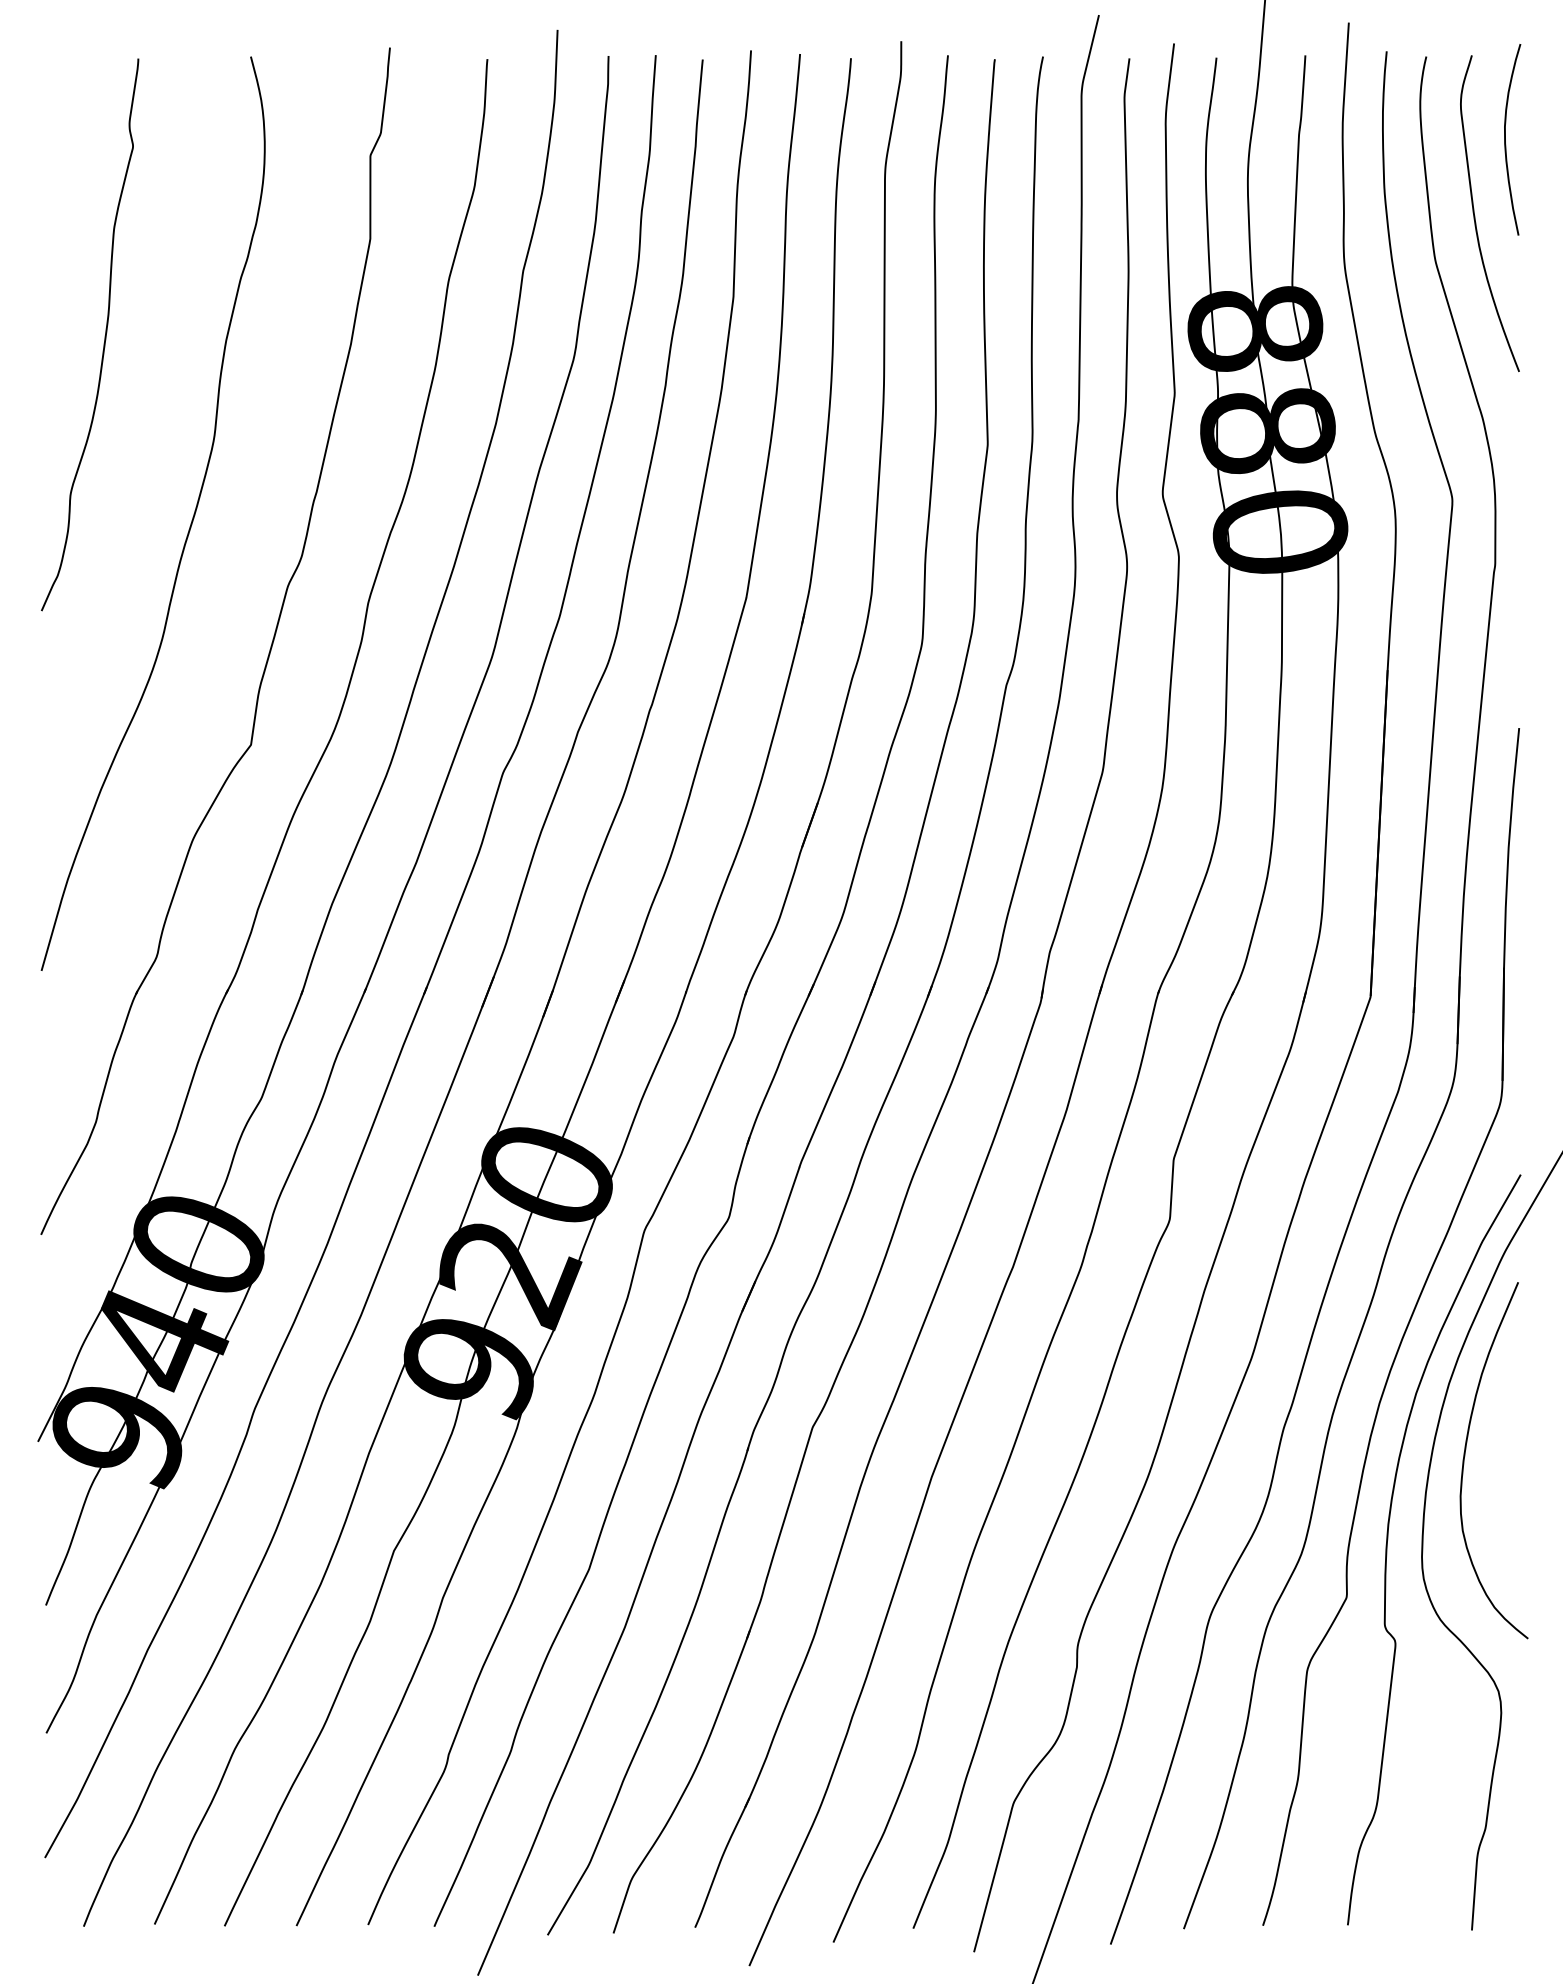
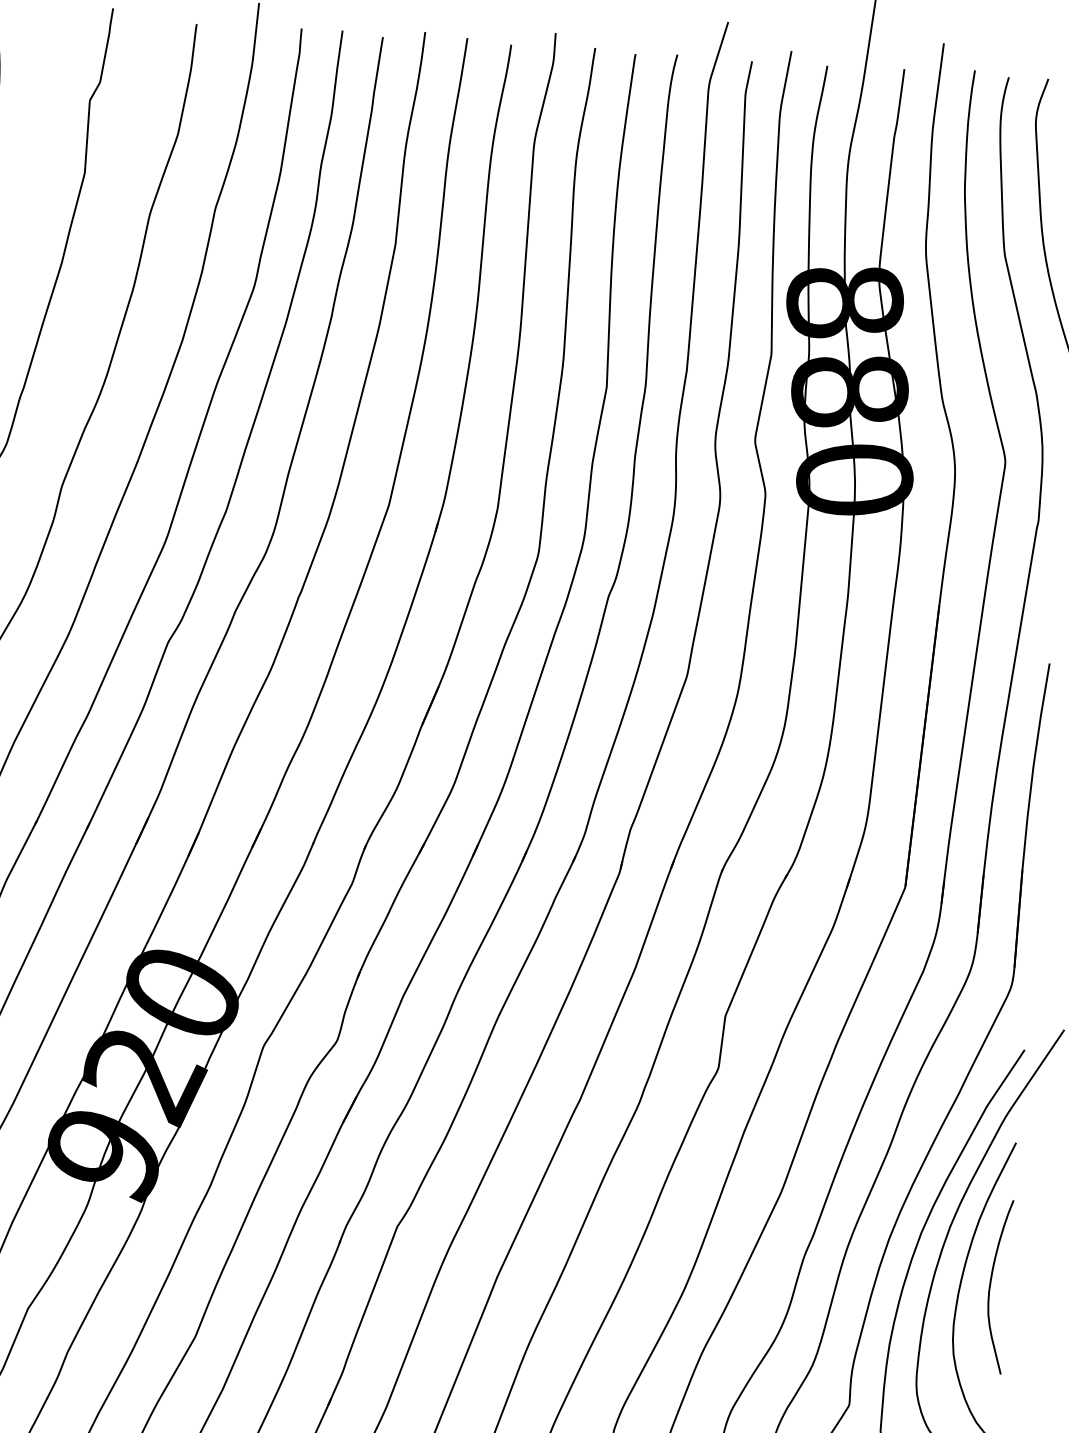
curve: (1500, 1449) -> (990, 1286), added

